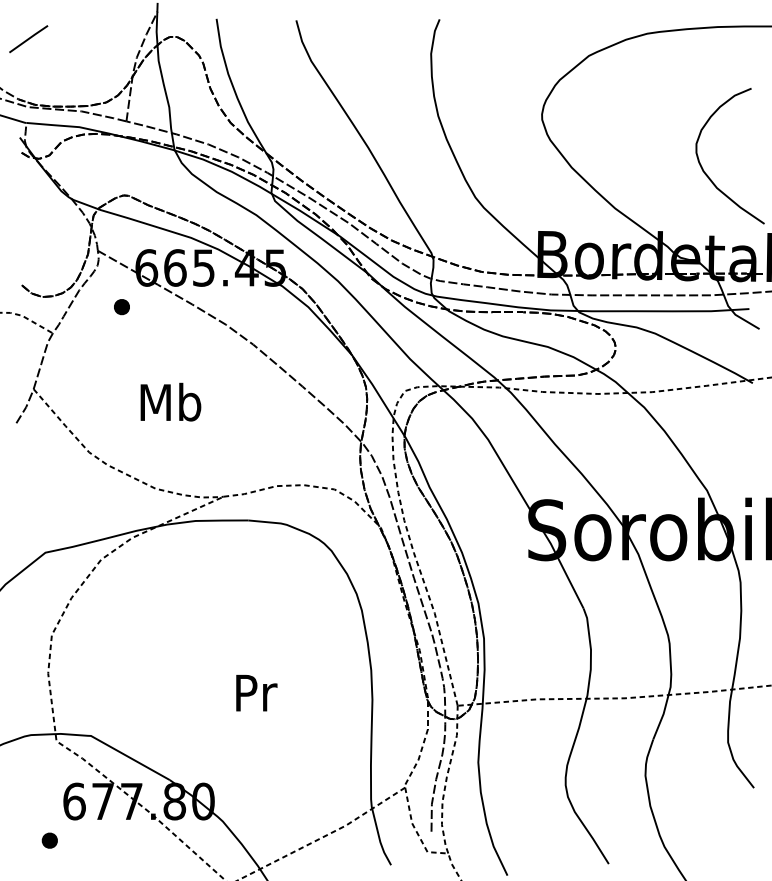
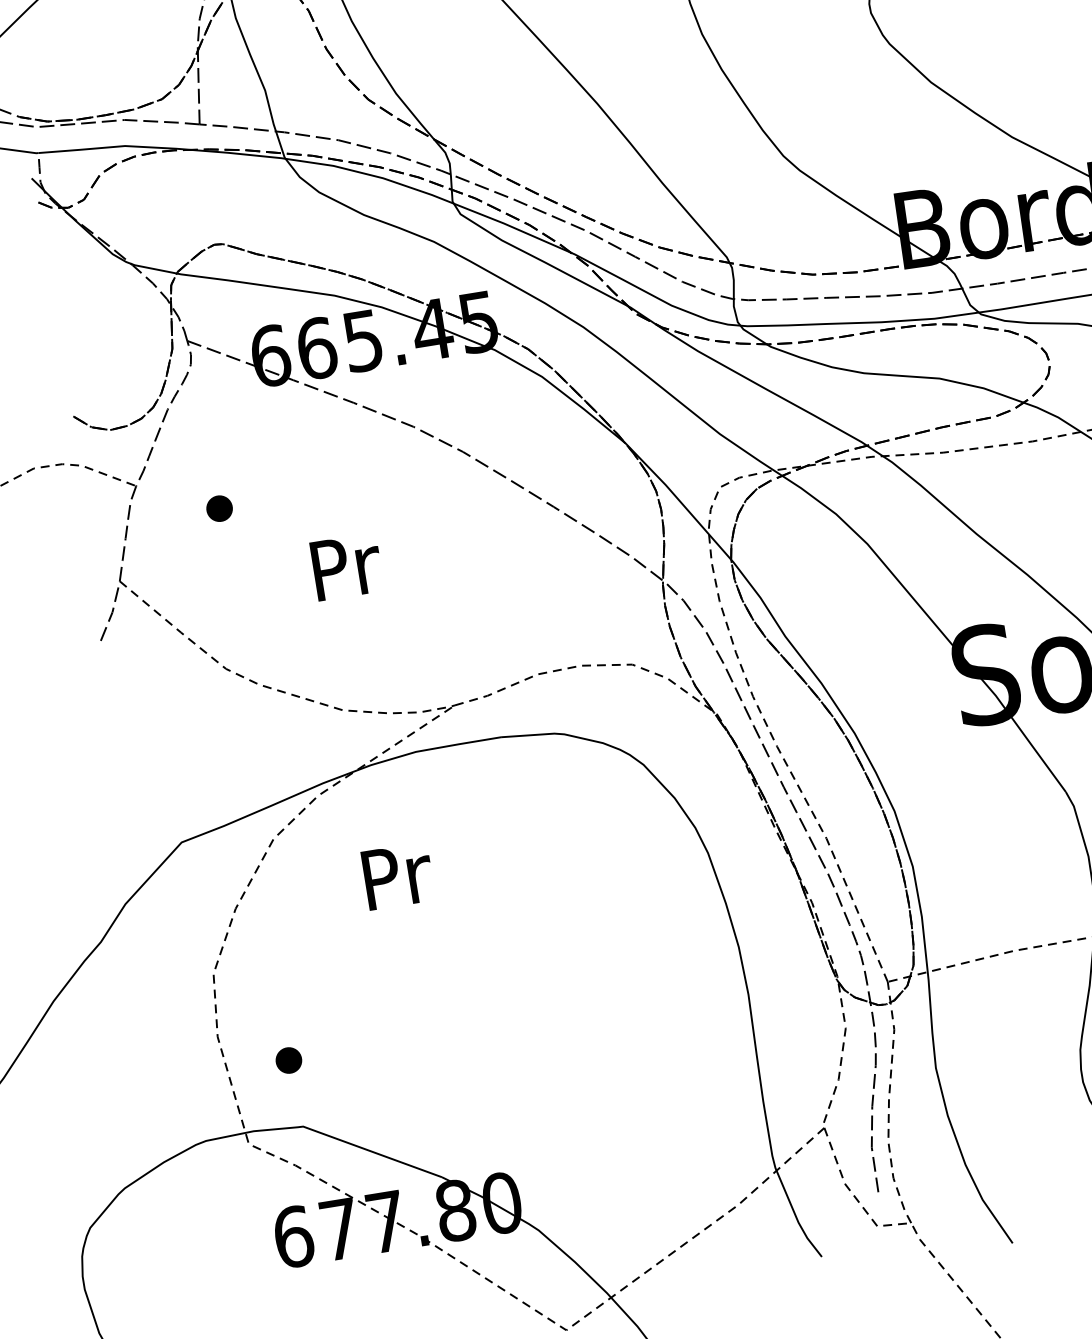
part: (121, 307) -> (218, 509), moved
text: (170, 401) -> (344, 565), Mb -> Pr
text: (256, 693) -> (397, 876), moved
part: (49, 840) -> (288, 1060), moved

